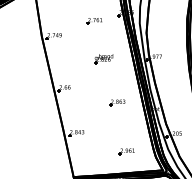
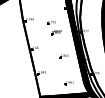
part: (94, 20) -> (51, 22), moved

